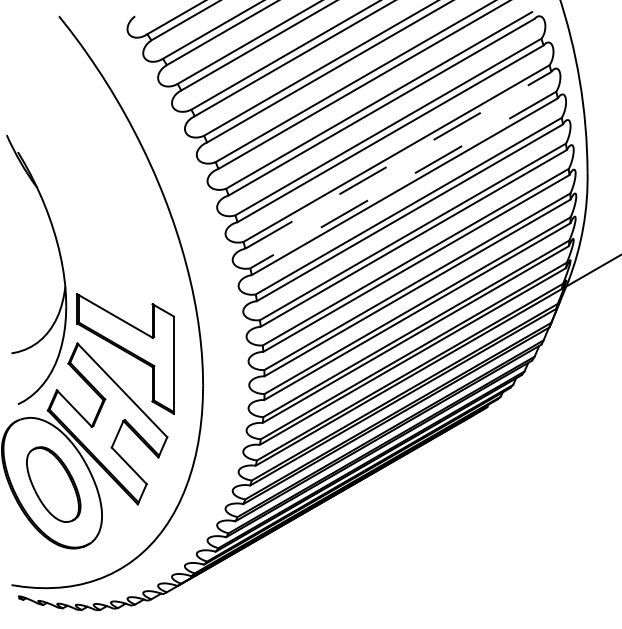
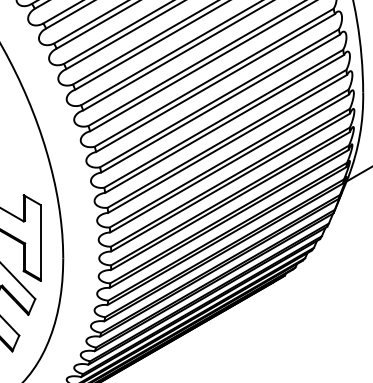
line: (398, 160) -> (215, 83), dashed -> solid
line: (403, 180) -> (219, 98), dashed -> solid

